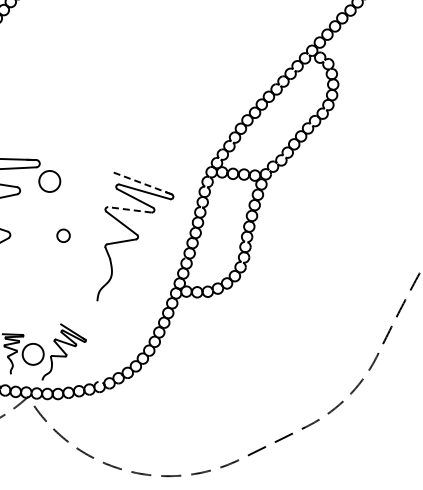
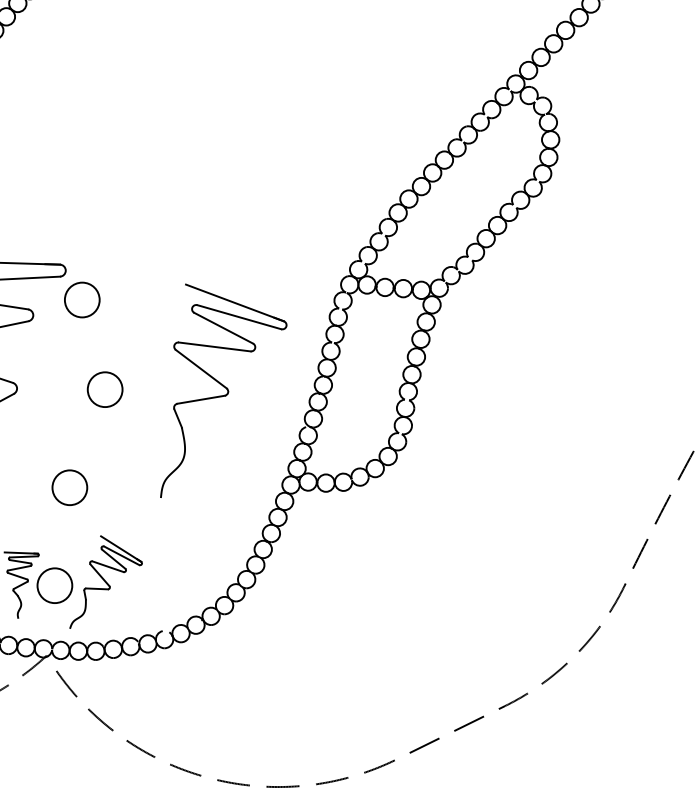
line: (142, 183) -> (235, 303), dashed -> solid
line: (129, 209) -> (213, 346), dashed -> solid
circle: (63, 235) -> (104, 389), size x1.67
circle: (41, 294) -> (68, 486), added

